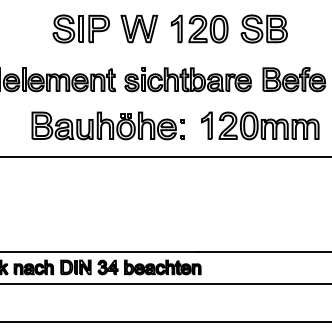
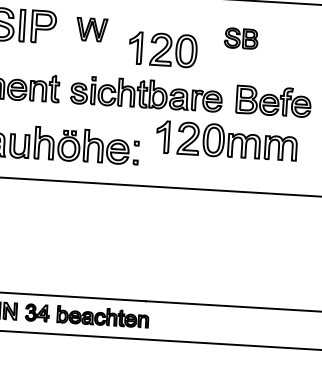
part: (139, 28) -> (92, 29), size x0.7
part: (199, 28) -> (163, 49), moved
part: (263, 28) -> (240, 38), size x0.6
part: (260, 125) -> (227, 140), moved

